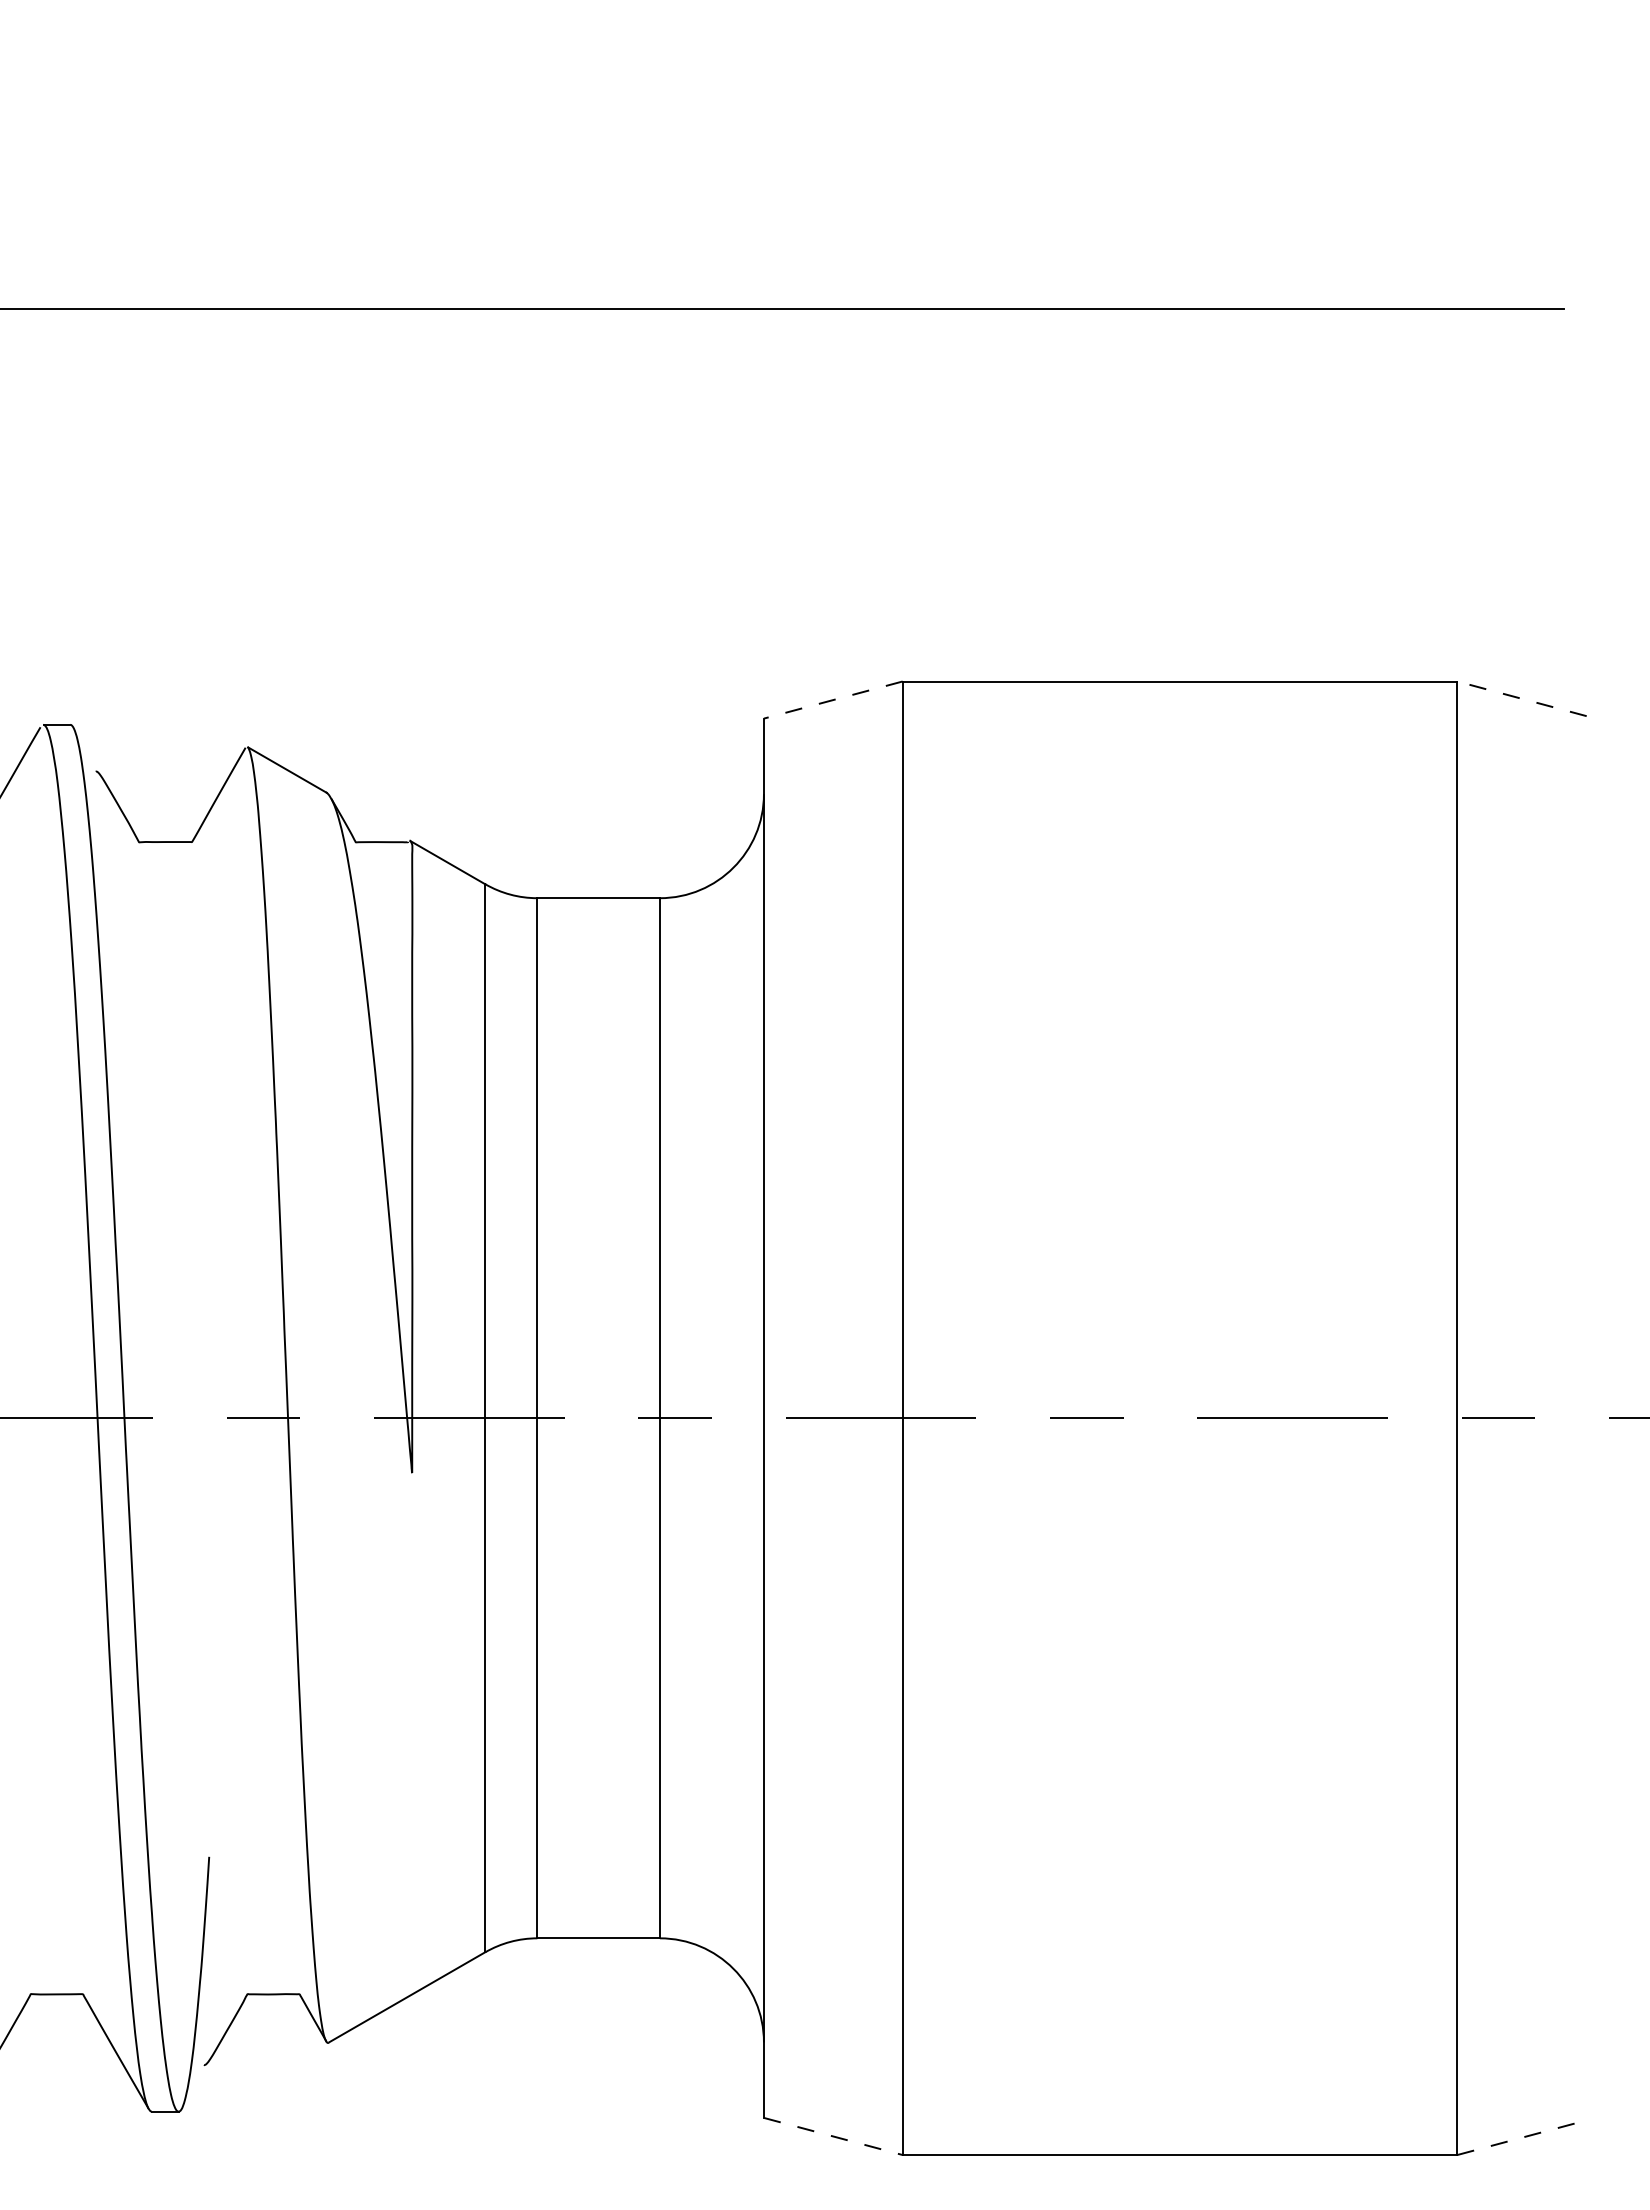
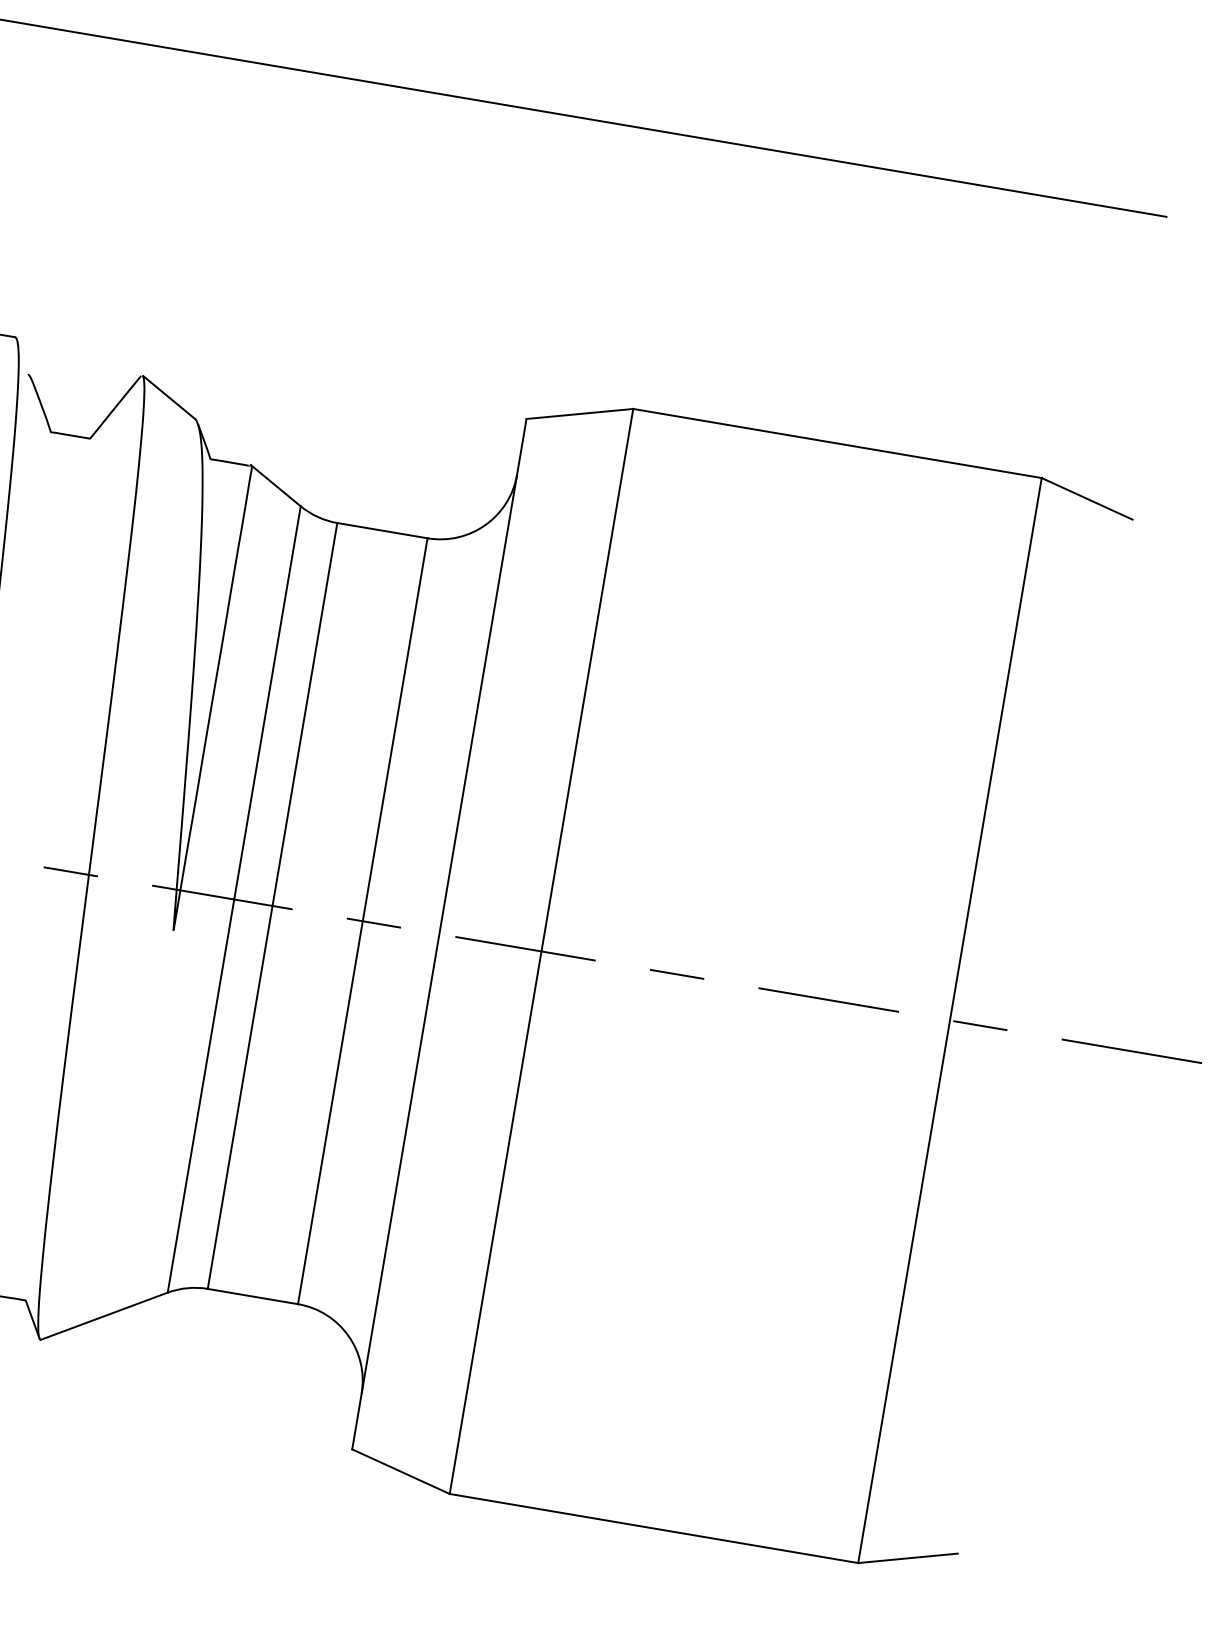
line: (1522, 698) -> (1087, 498), dashed -> solid
line: (833, 700) -> (579, 414), dashed -> solid
line: (833, 2136) -> (401, 1471), dashed -> solid
line: (1522, 2137) -> (908, 1558), dashed -> solid

